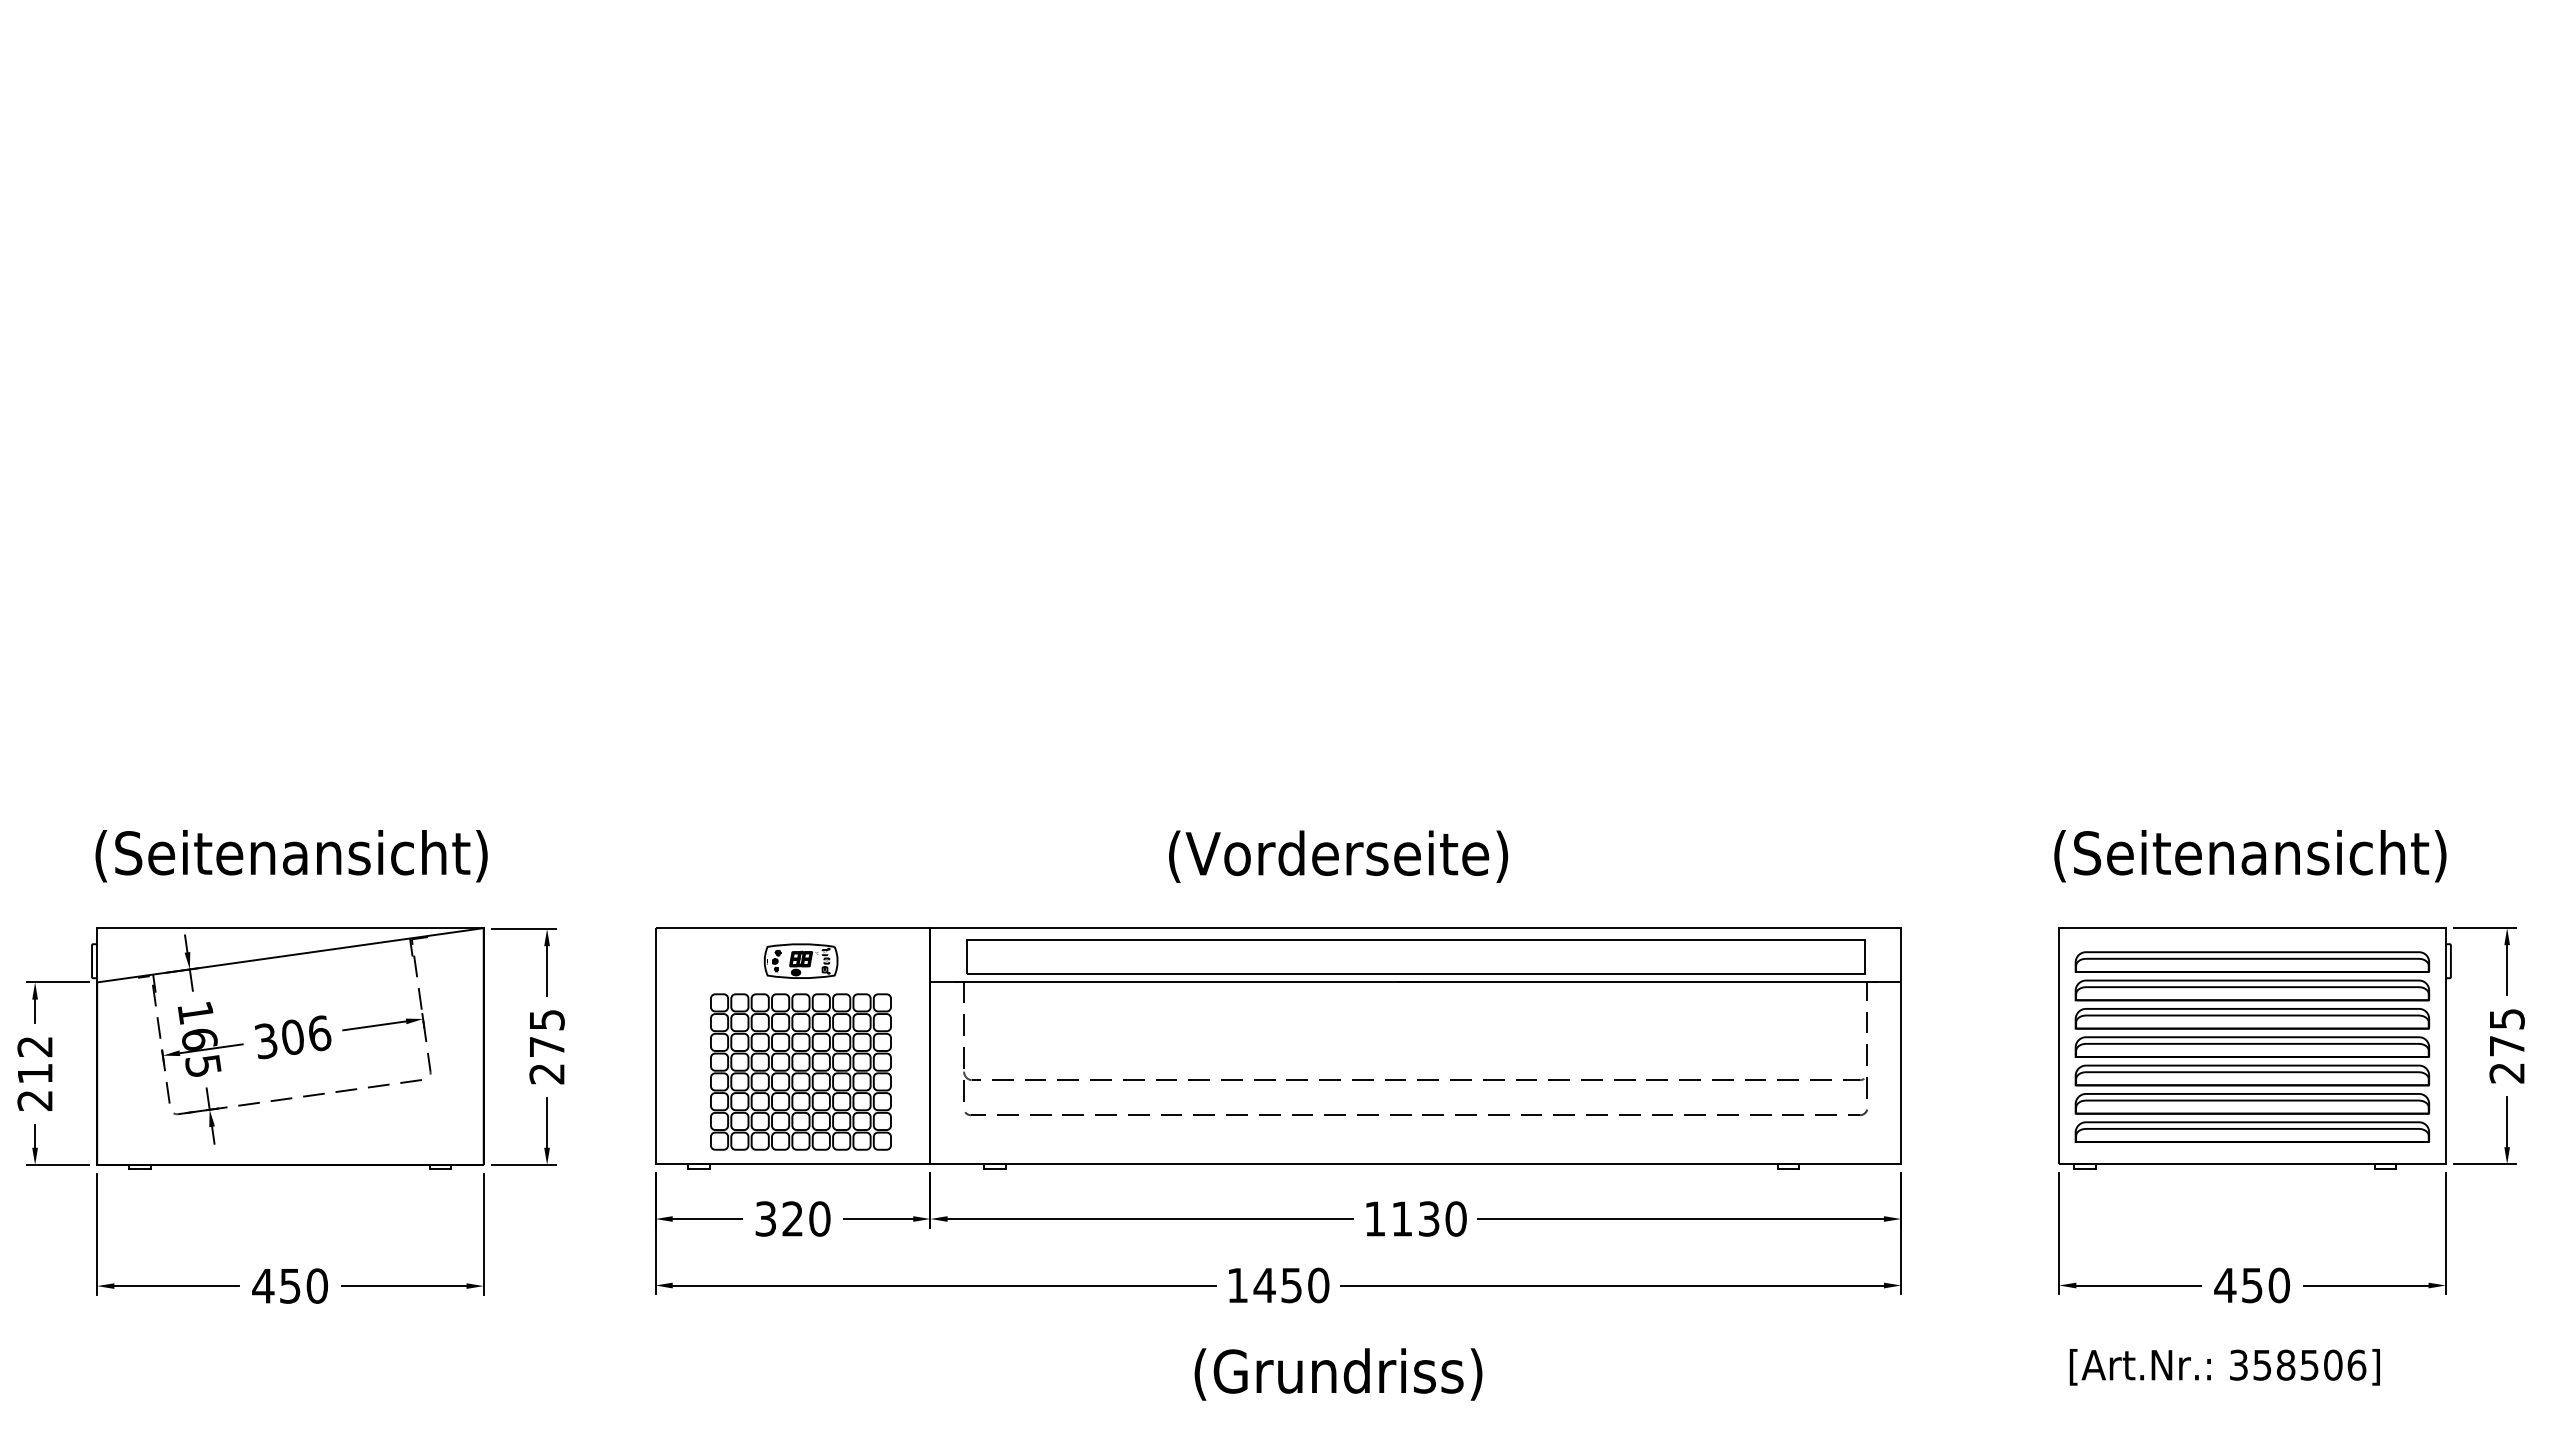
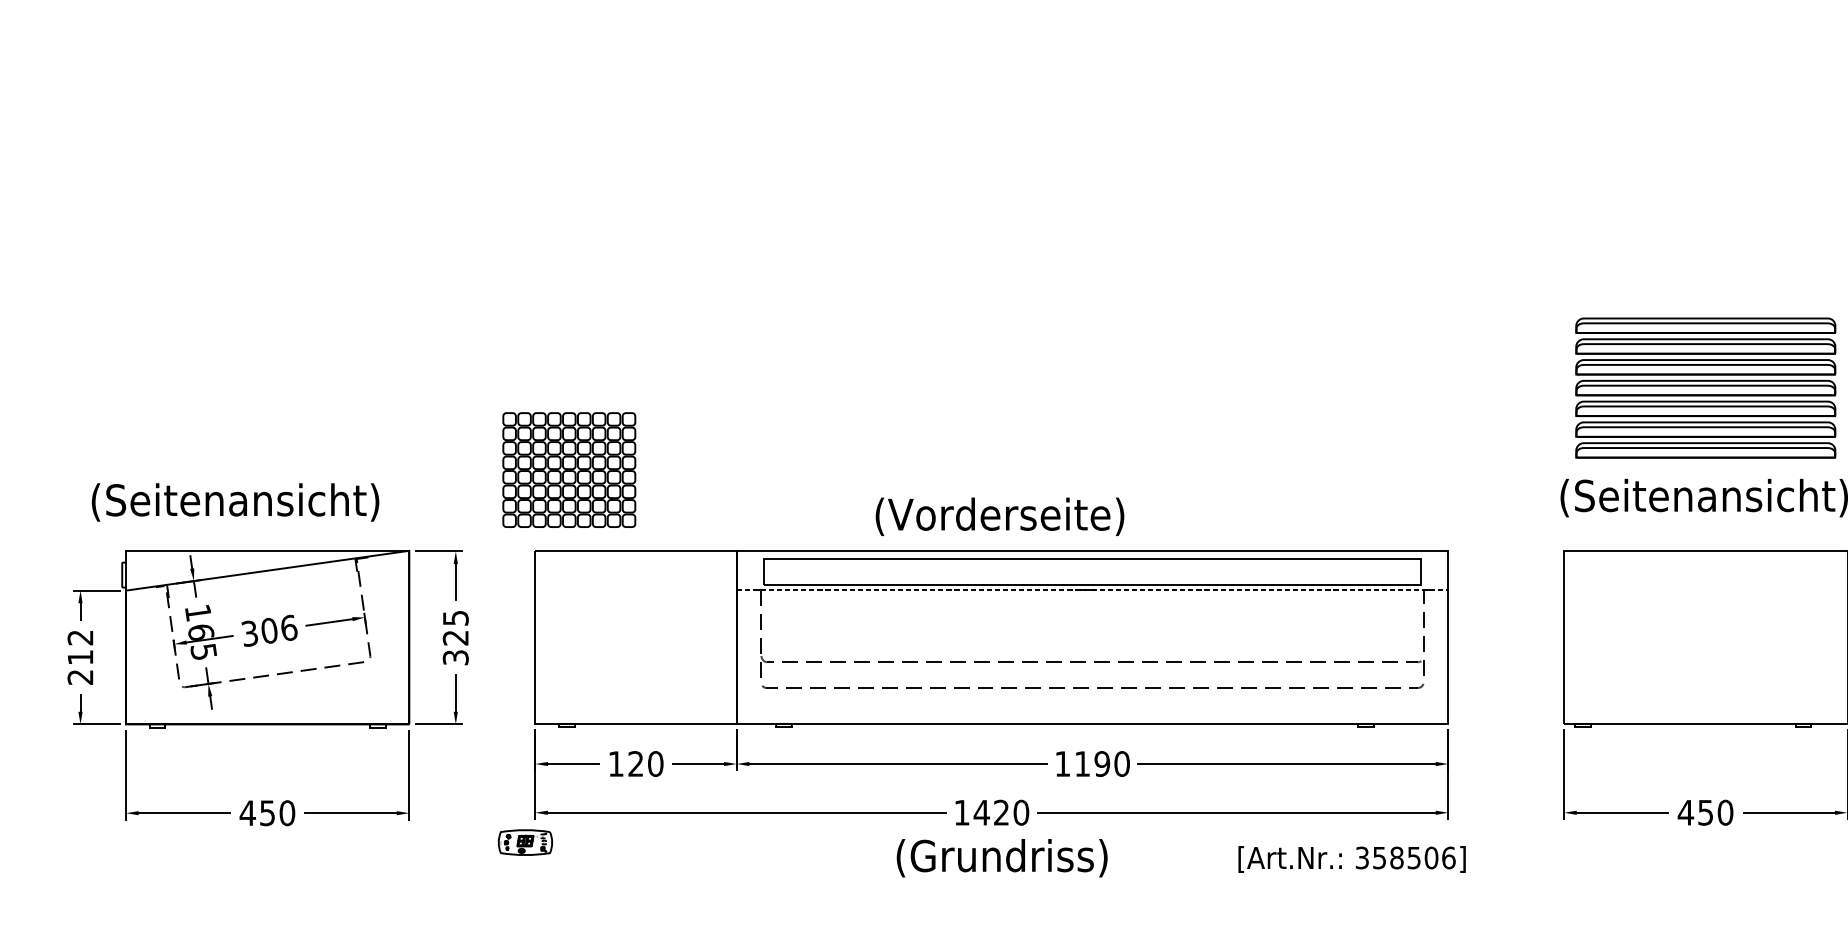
text: (291, 856) -> (235, 502), moved
text: (1338, 856) -> (999, 516), moved
part: (800, 960) -> (524, 842), moved
line: (1416, 981) -> (1093, 589), solid -> dashed
part: (2252, 1046) -> (1705, 387), moved
text: (546, 1060) -> (455, 647), 275 -> 325
part: (800, 1071) -> (568, 469), moved
text: (765, 1218) -> (615, 763), 320 -> 120
text: (1428, 1218) -> (1101, 763), 1130 -> 1190
text: (1291, 1285) -> (1001, 812), 1450 -> 1420
text: (2224, 1367) -> (1351, 859), moved
text: (1338, 1374) -> (1002, 858), moved

